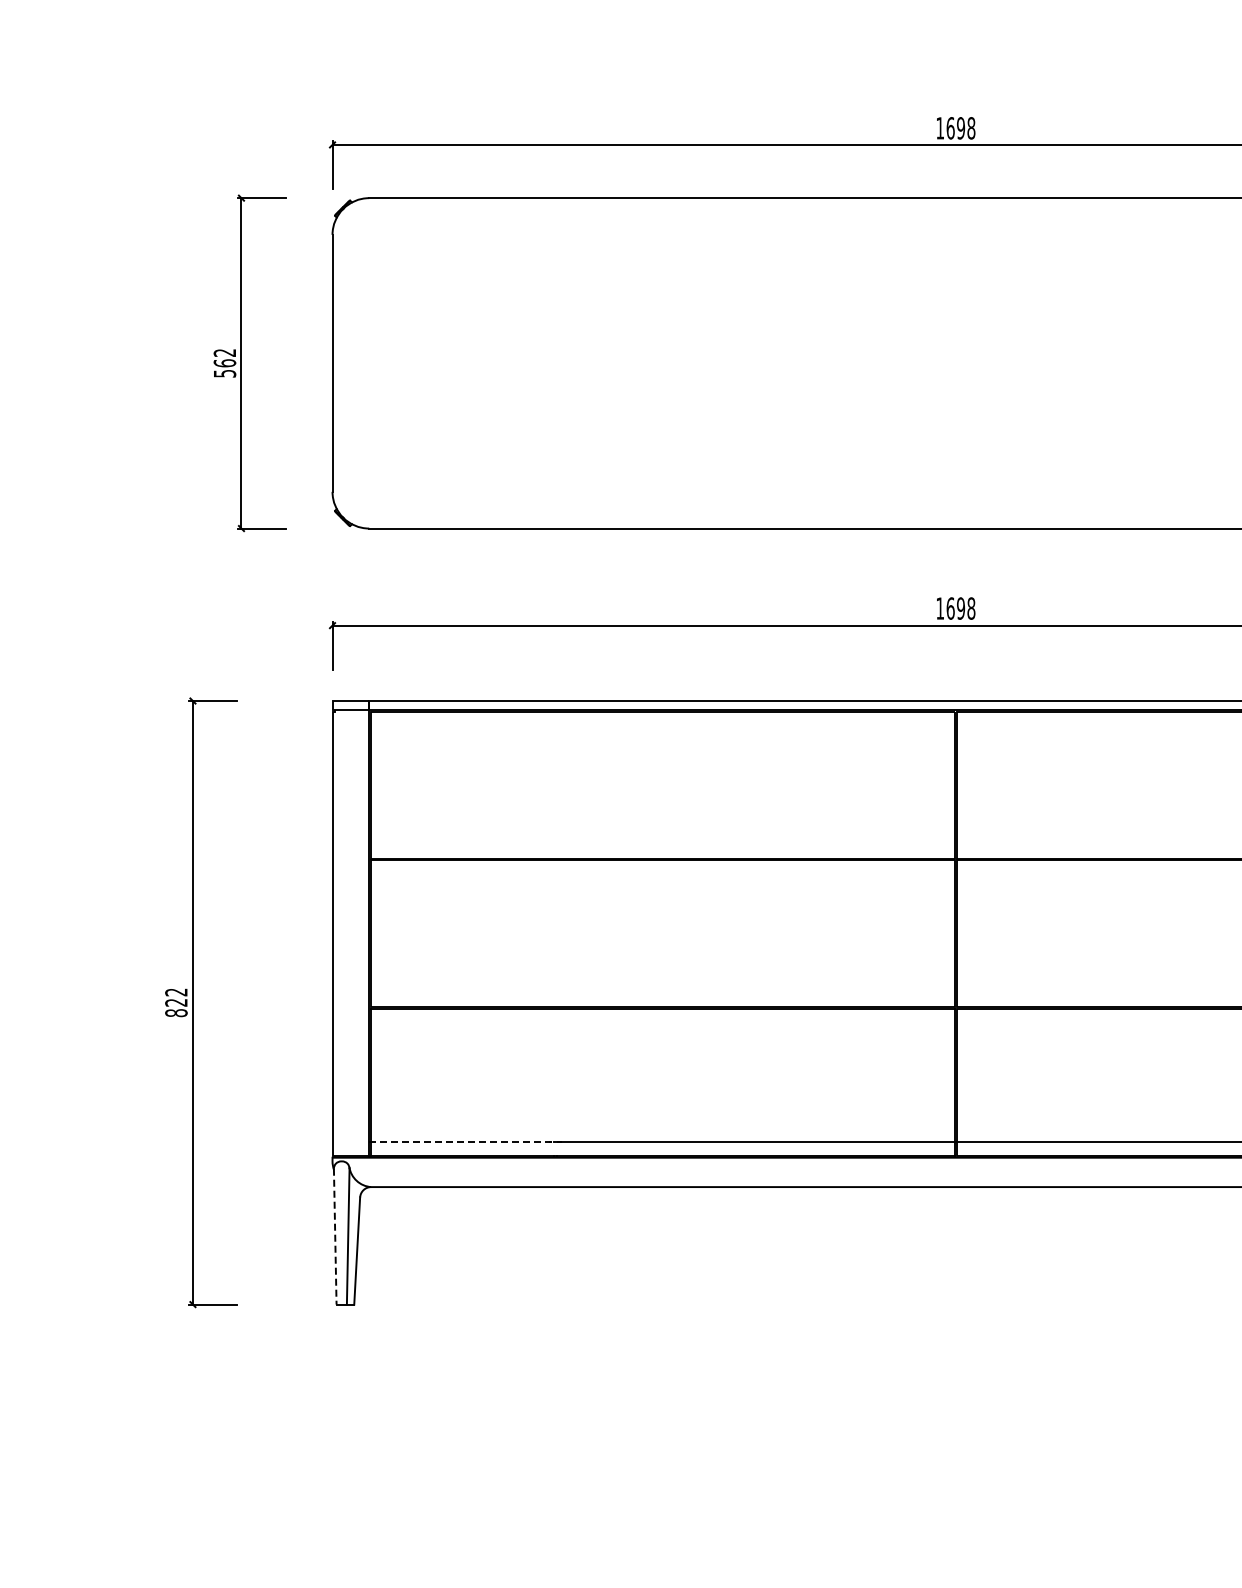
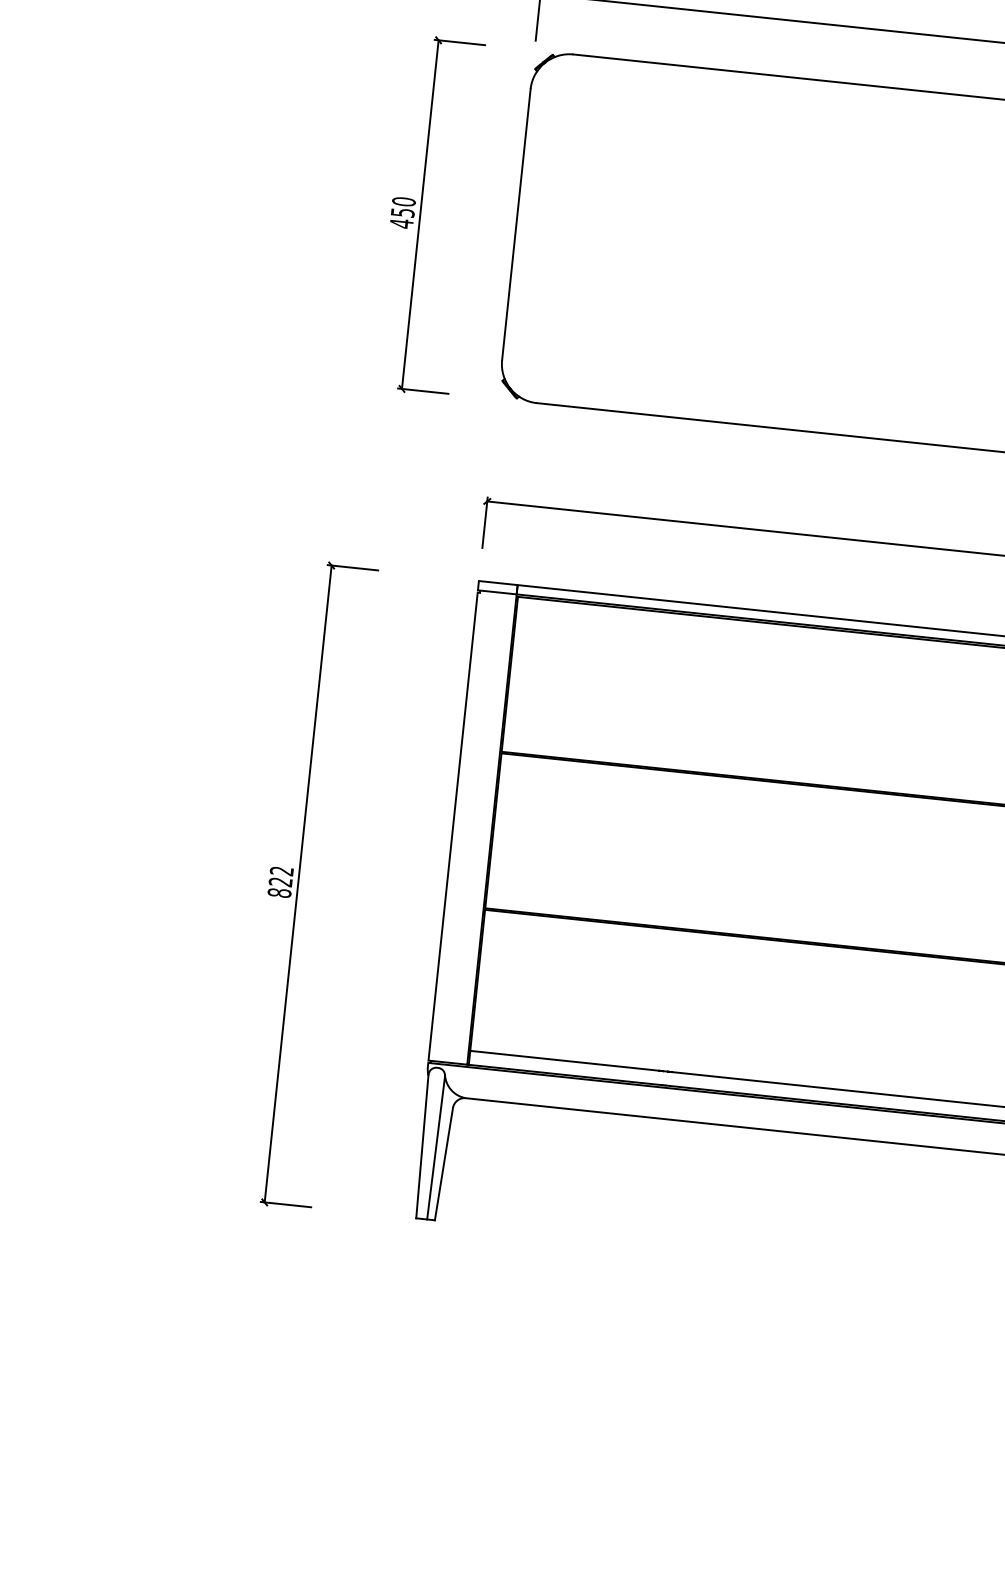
text: (224, 363) -> (402, 212), 562 -> 450
line: (464, 1142) -> (569, 1061), dashed -> solid
line: (335, 1236) -> (422, 1146), dashed -> solid

